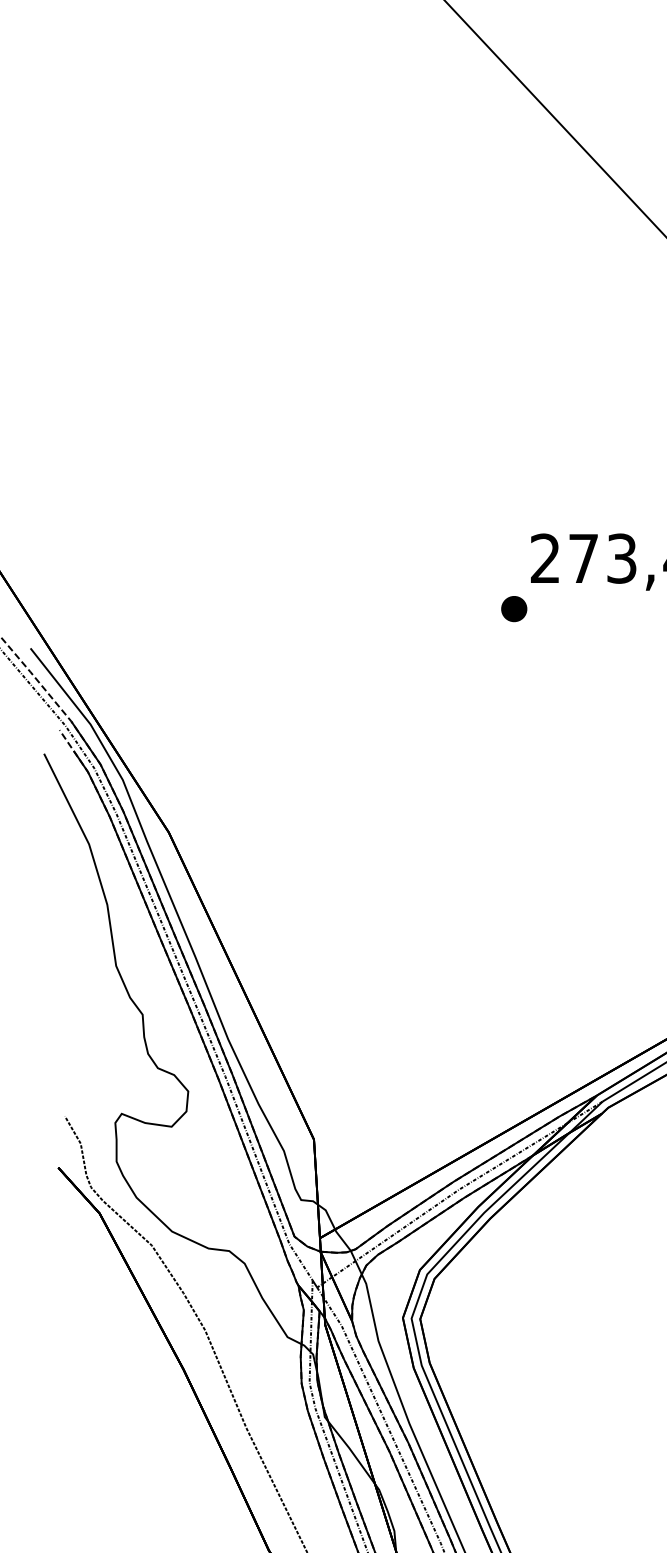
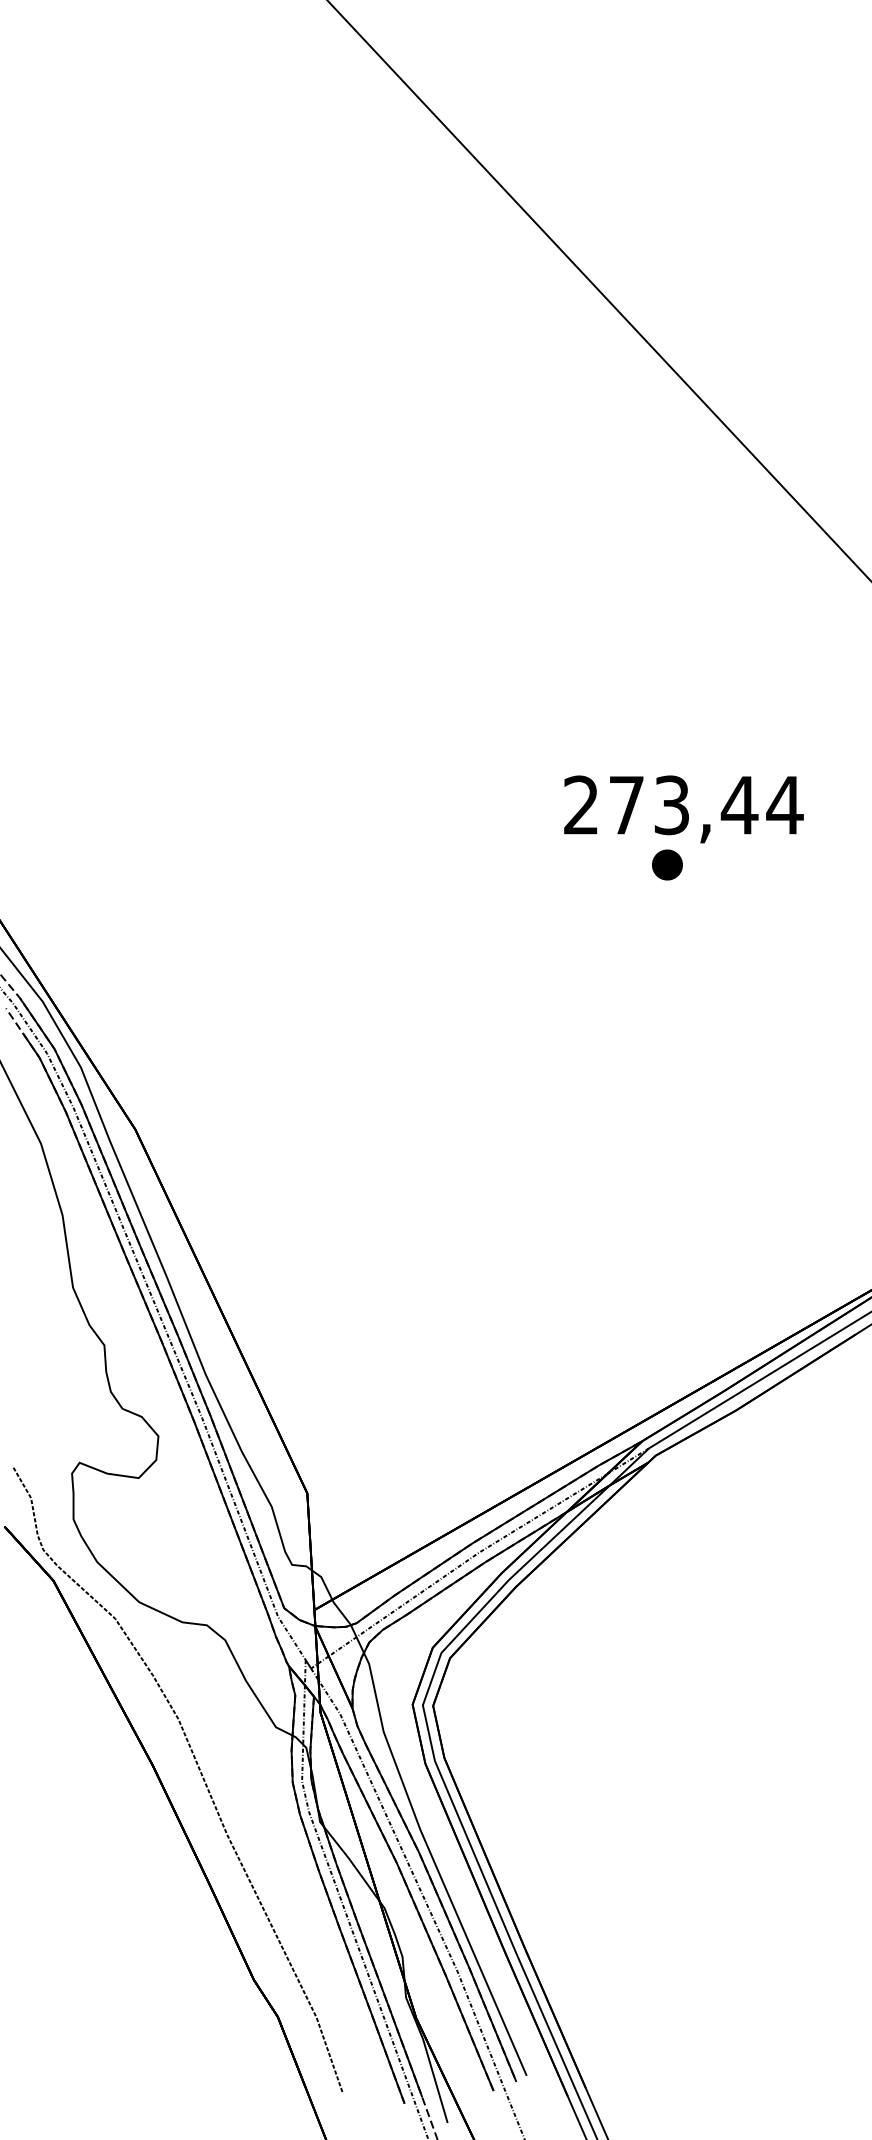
part: (514, 608) -> (667, 864), moved

